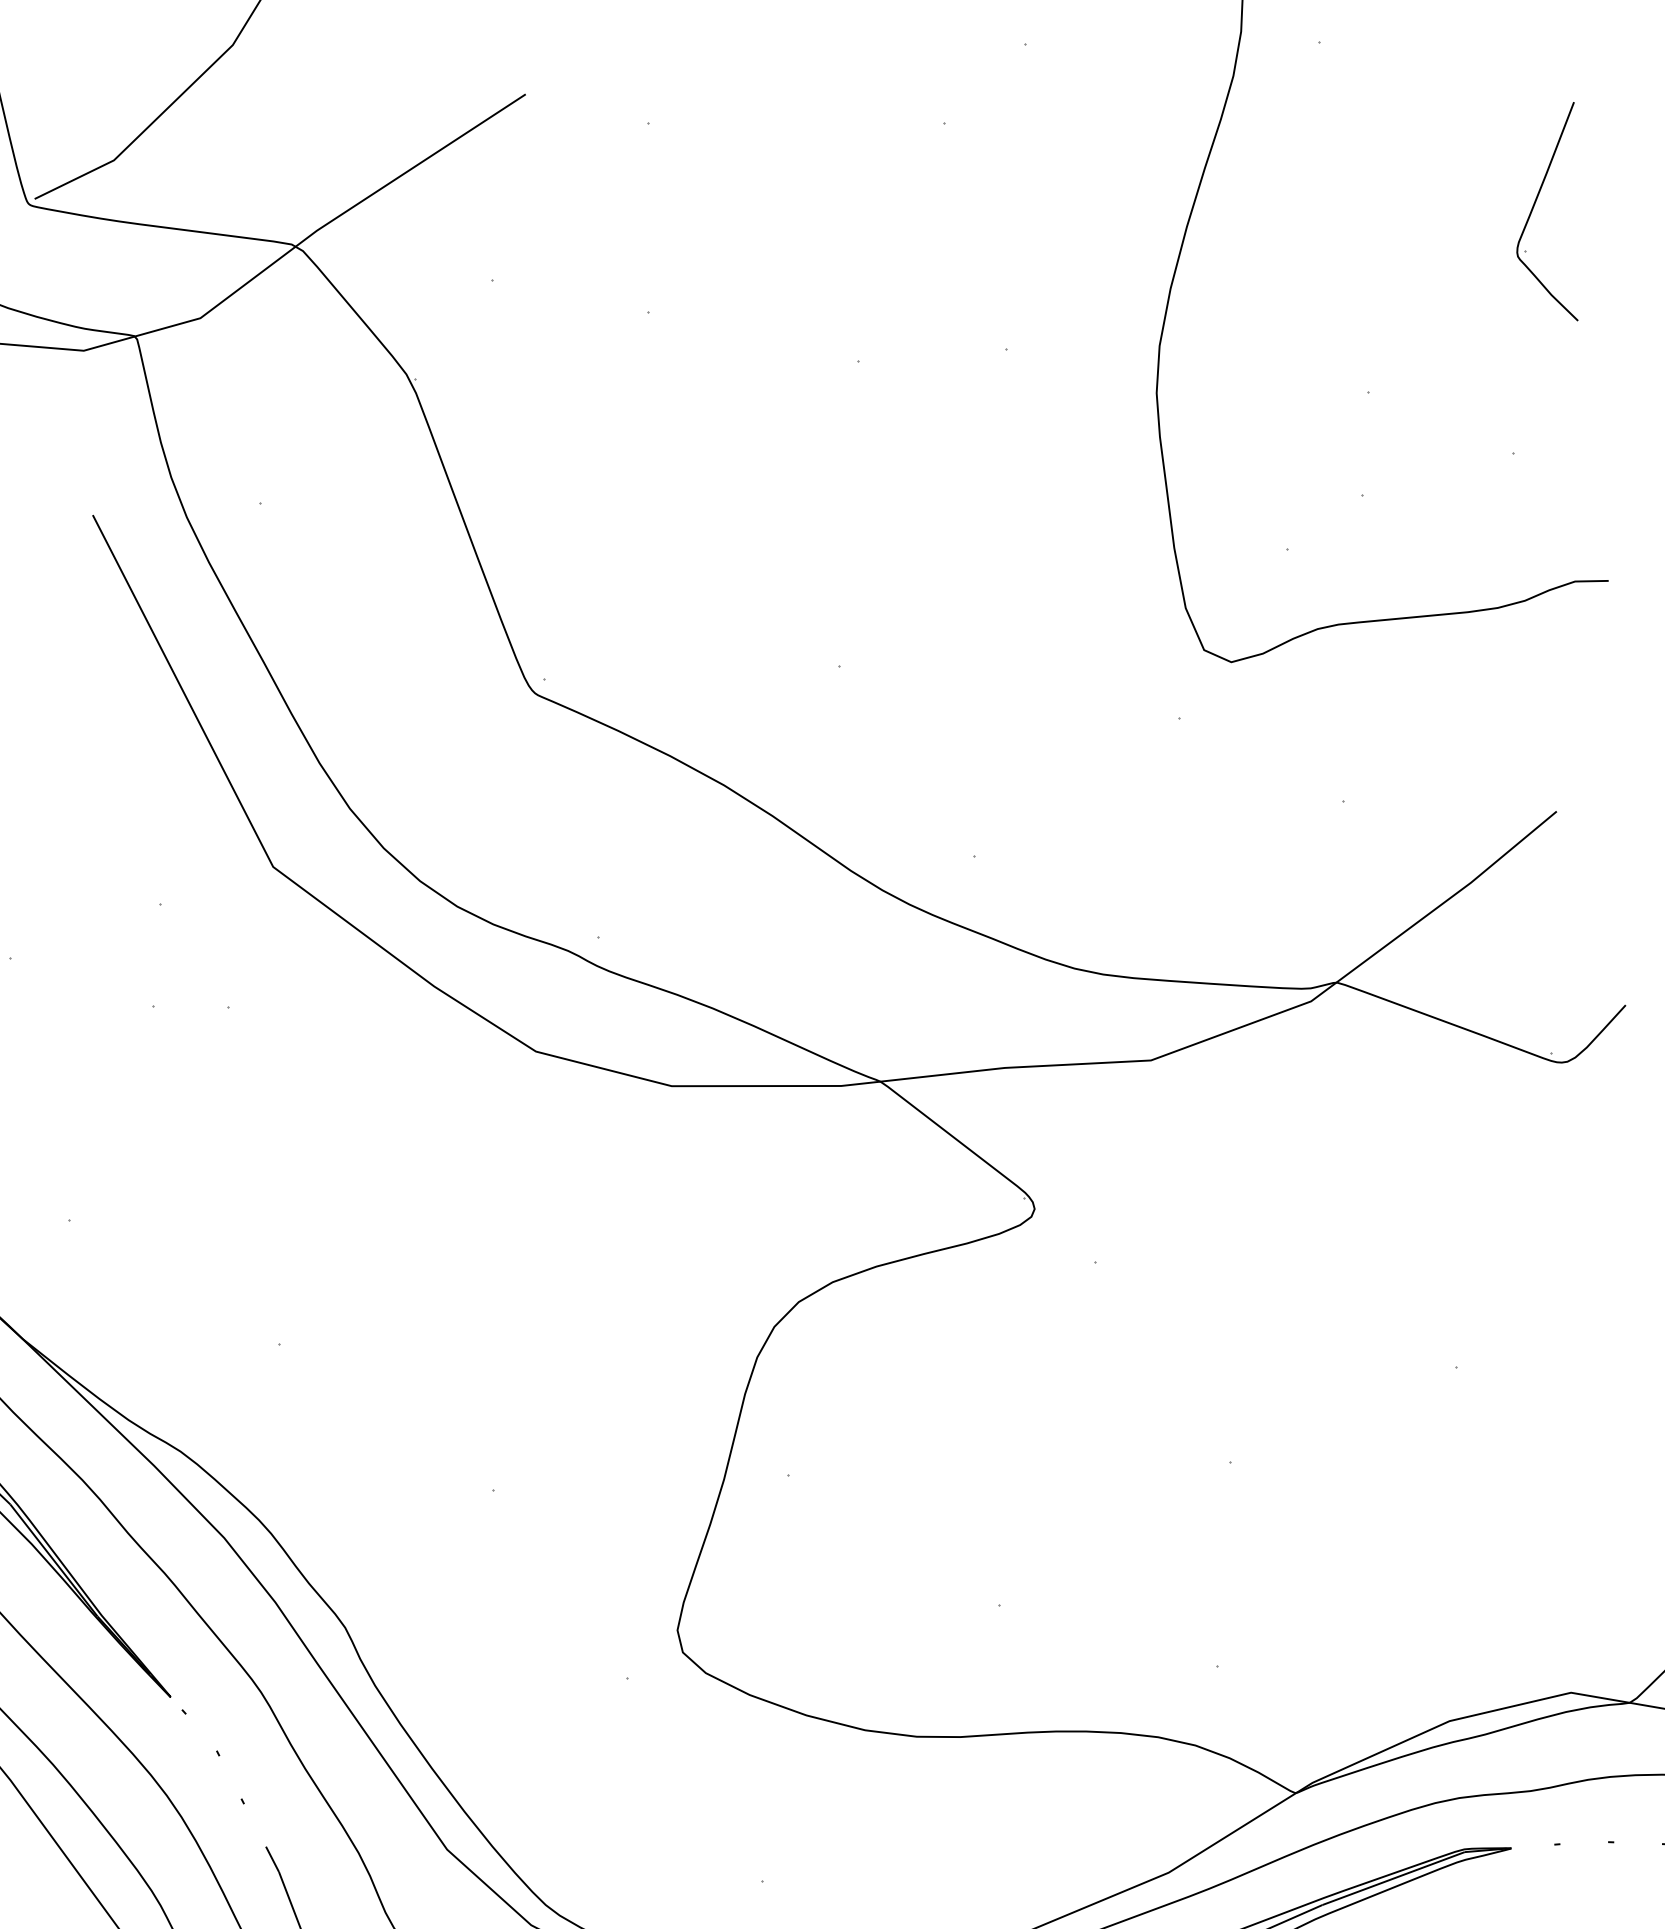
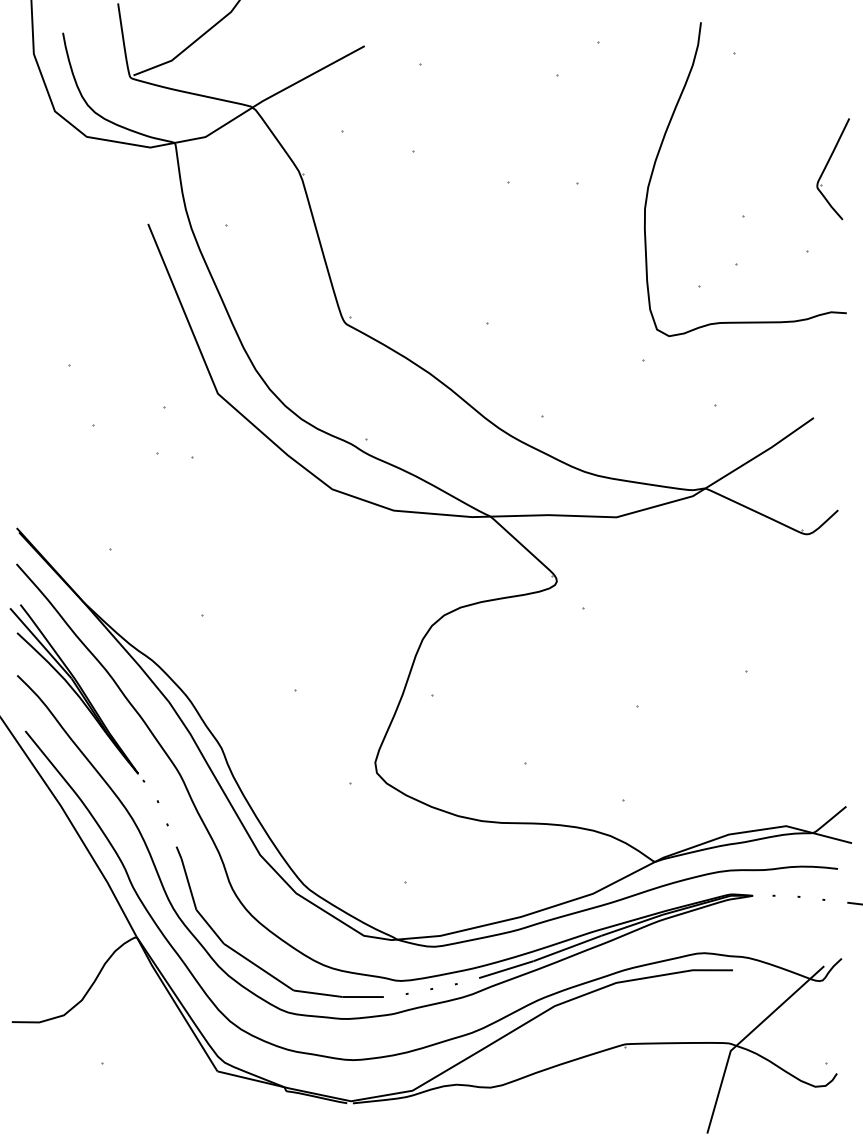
part: (1533, 211) -> (826, 167), moved

